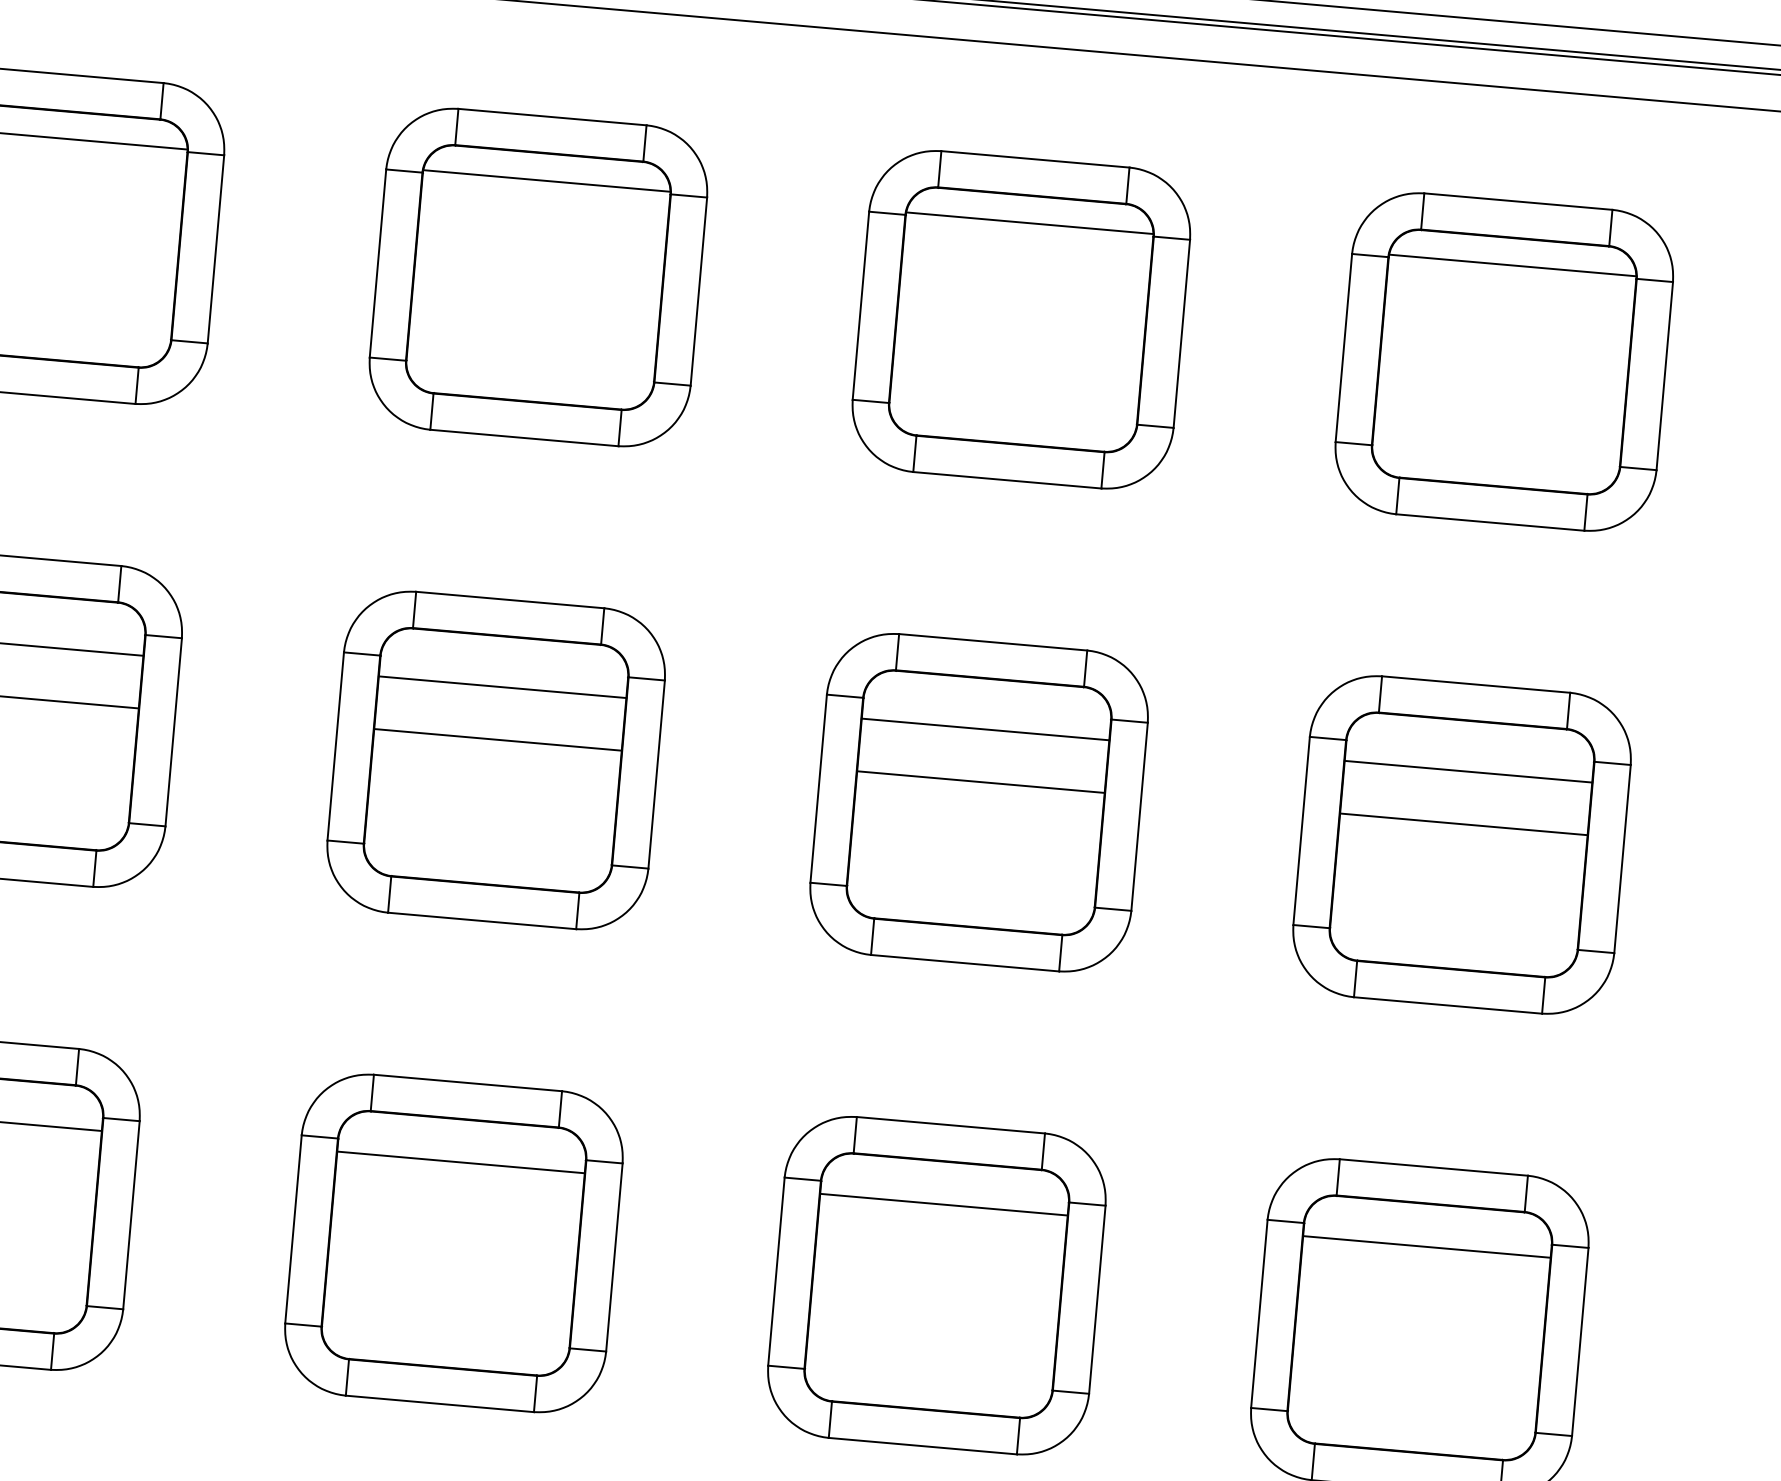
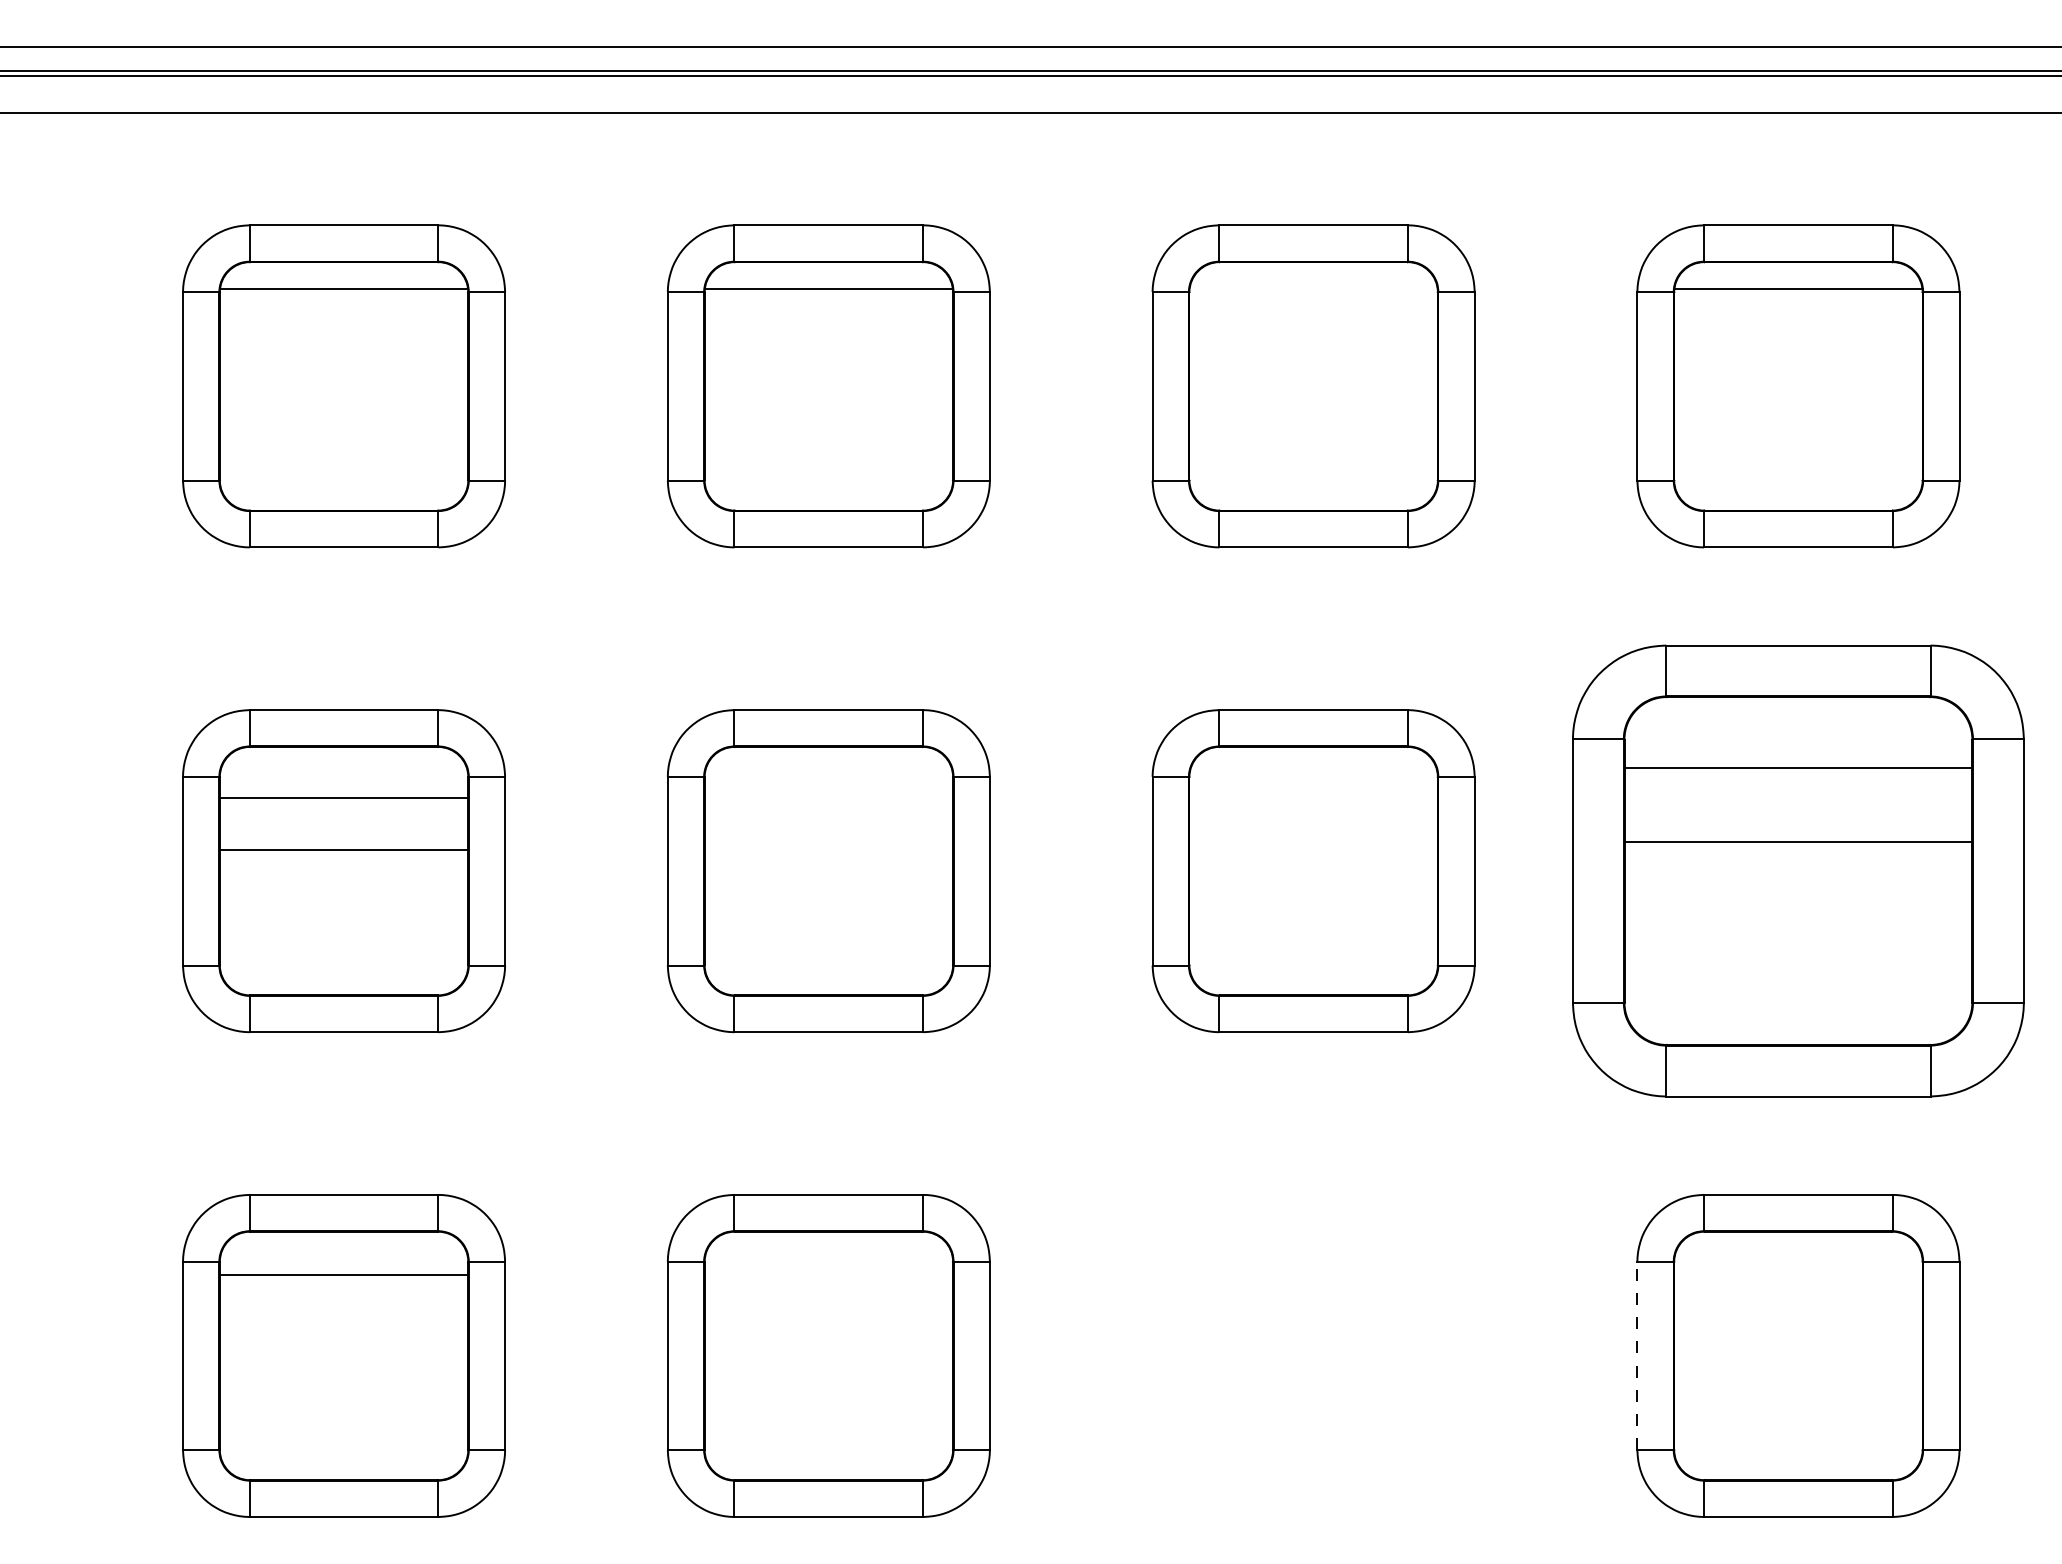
line: (1029, 223) -> (1313, 289), removed
line: (502, 687) -> (828, 797), removed
line: (985, 729) -> (1313, 797), removed
line: (497, 739) -> (828, 850), removed
line: (980, 782) -> (1313, 850), removed
part: (1462, 845) -> (1798, 871), size x1.4
line: (460, 1162) -> (828, 1274), removed
line: (1426, 1246) -> (1798, 1274), removed
part: (936, 1285) -> (1313, 1355), removed
line: (1259, 1313) -> (1637, 1355), solid -> dashed

